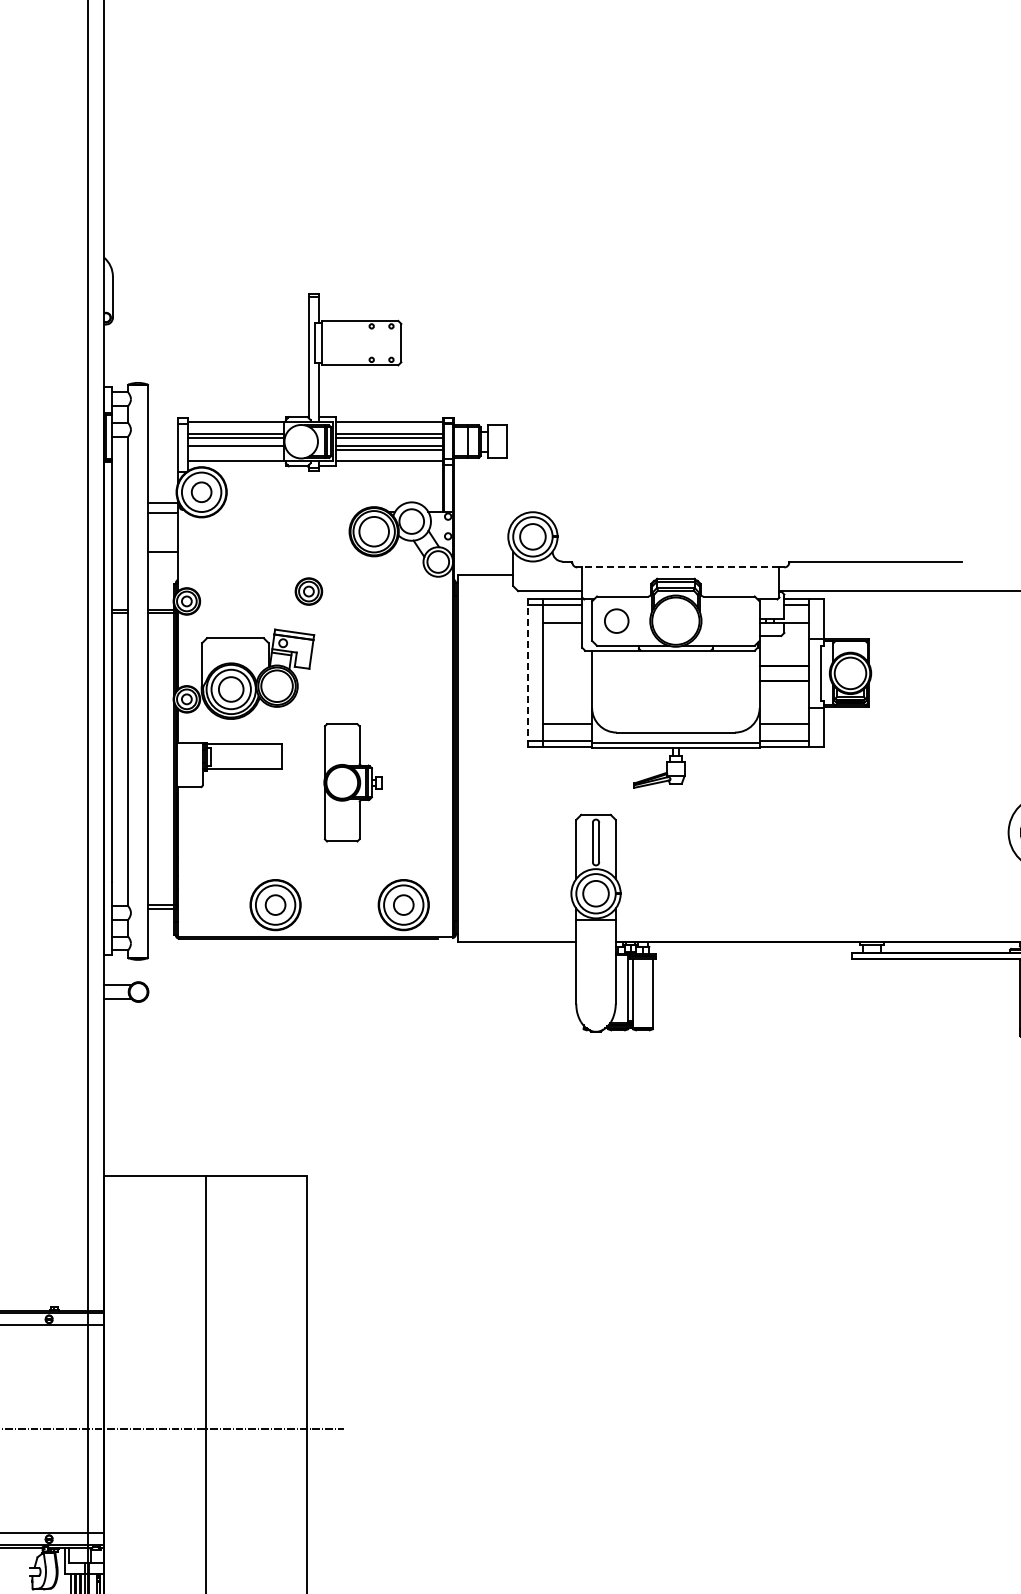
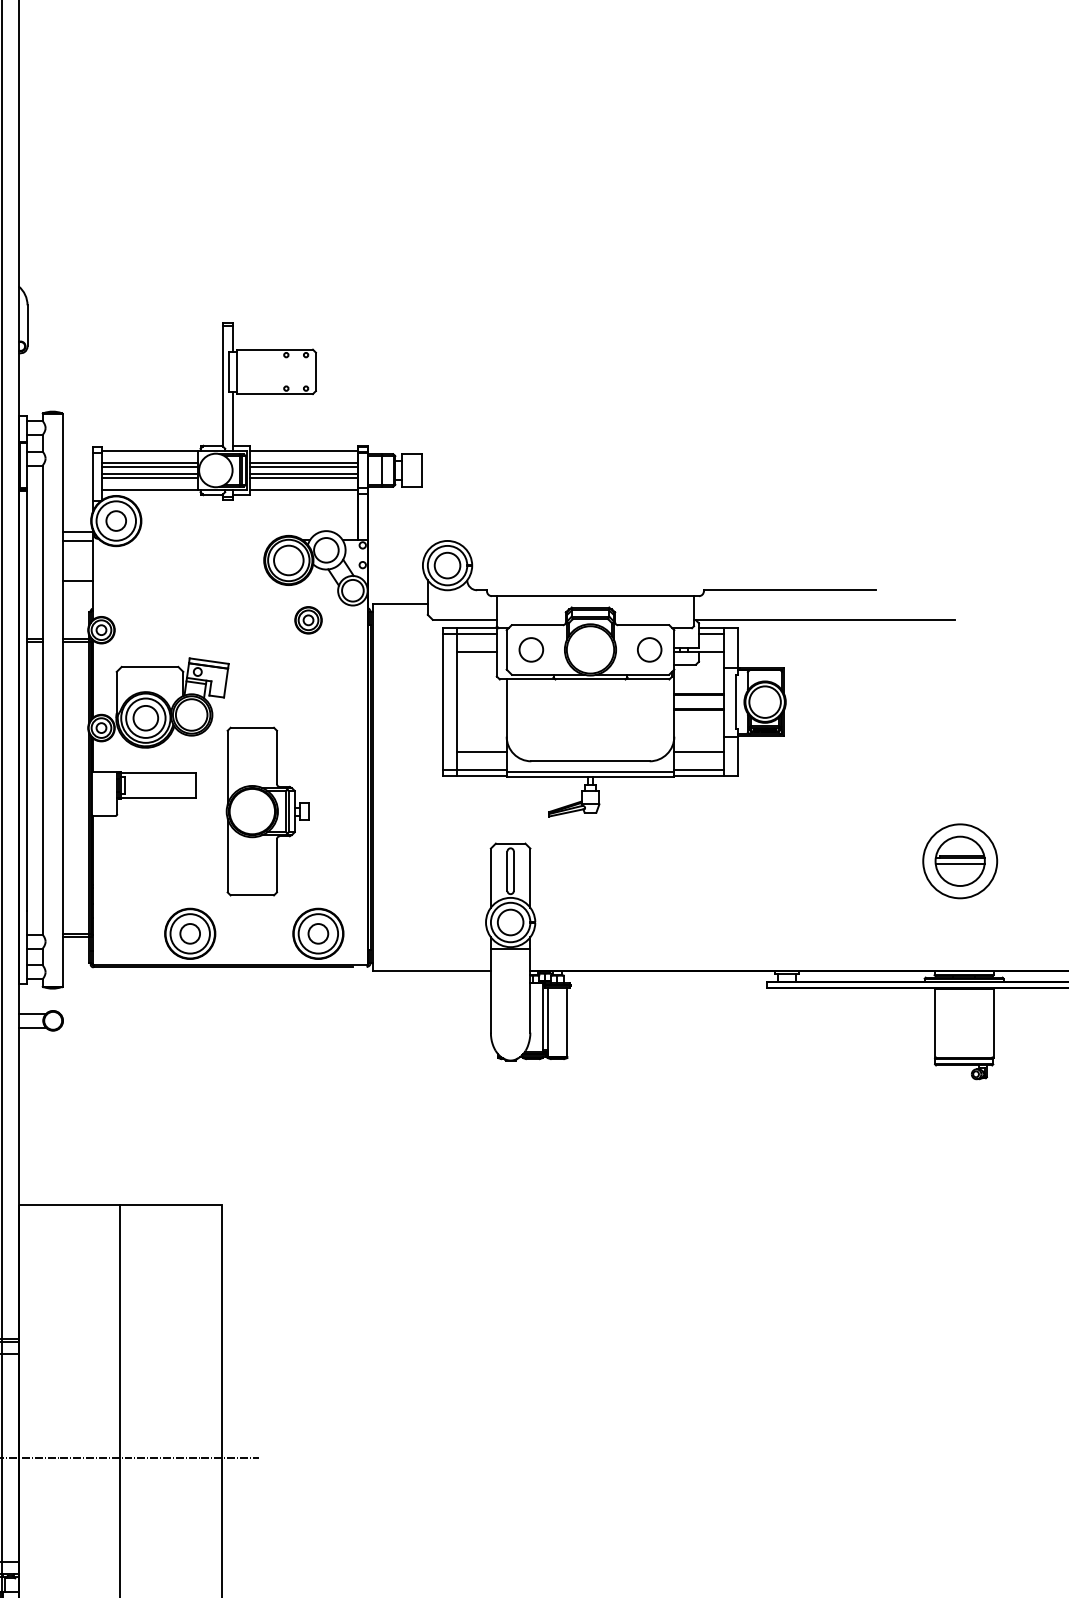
line: (235, 449) -> (150, 478), added
line: (680, 566) -> (595, 595), dashed -> solid
part: (308, 591) -> (308, 620), moved
circle: (734, 620) -> (649, 649), added
line: (527, 673) -> (442, 702), dashed -> solid
part: (352, 782) -> (267, 811), size x1.43

